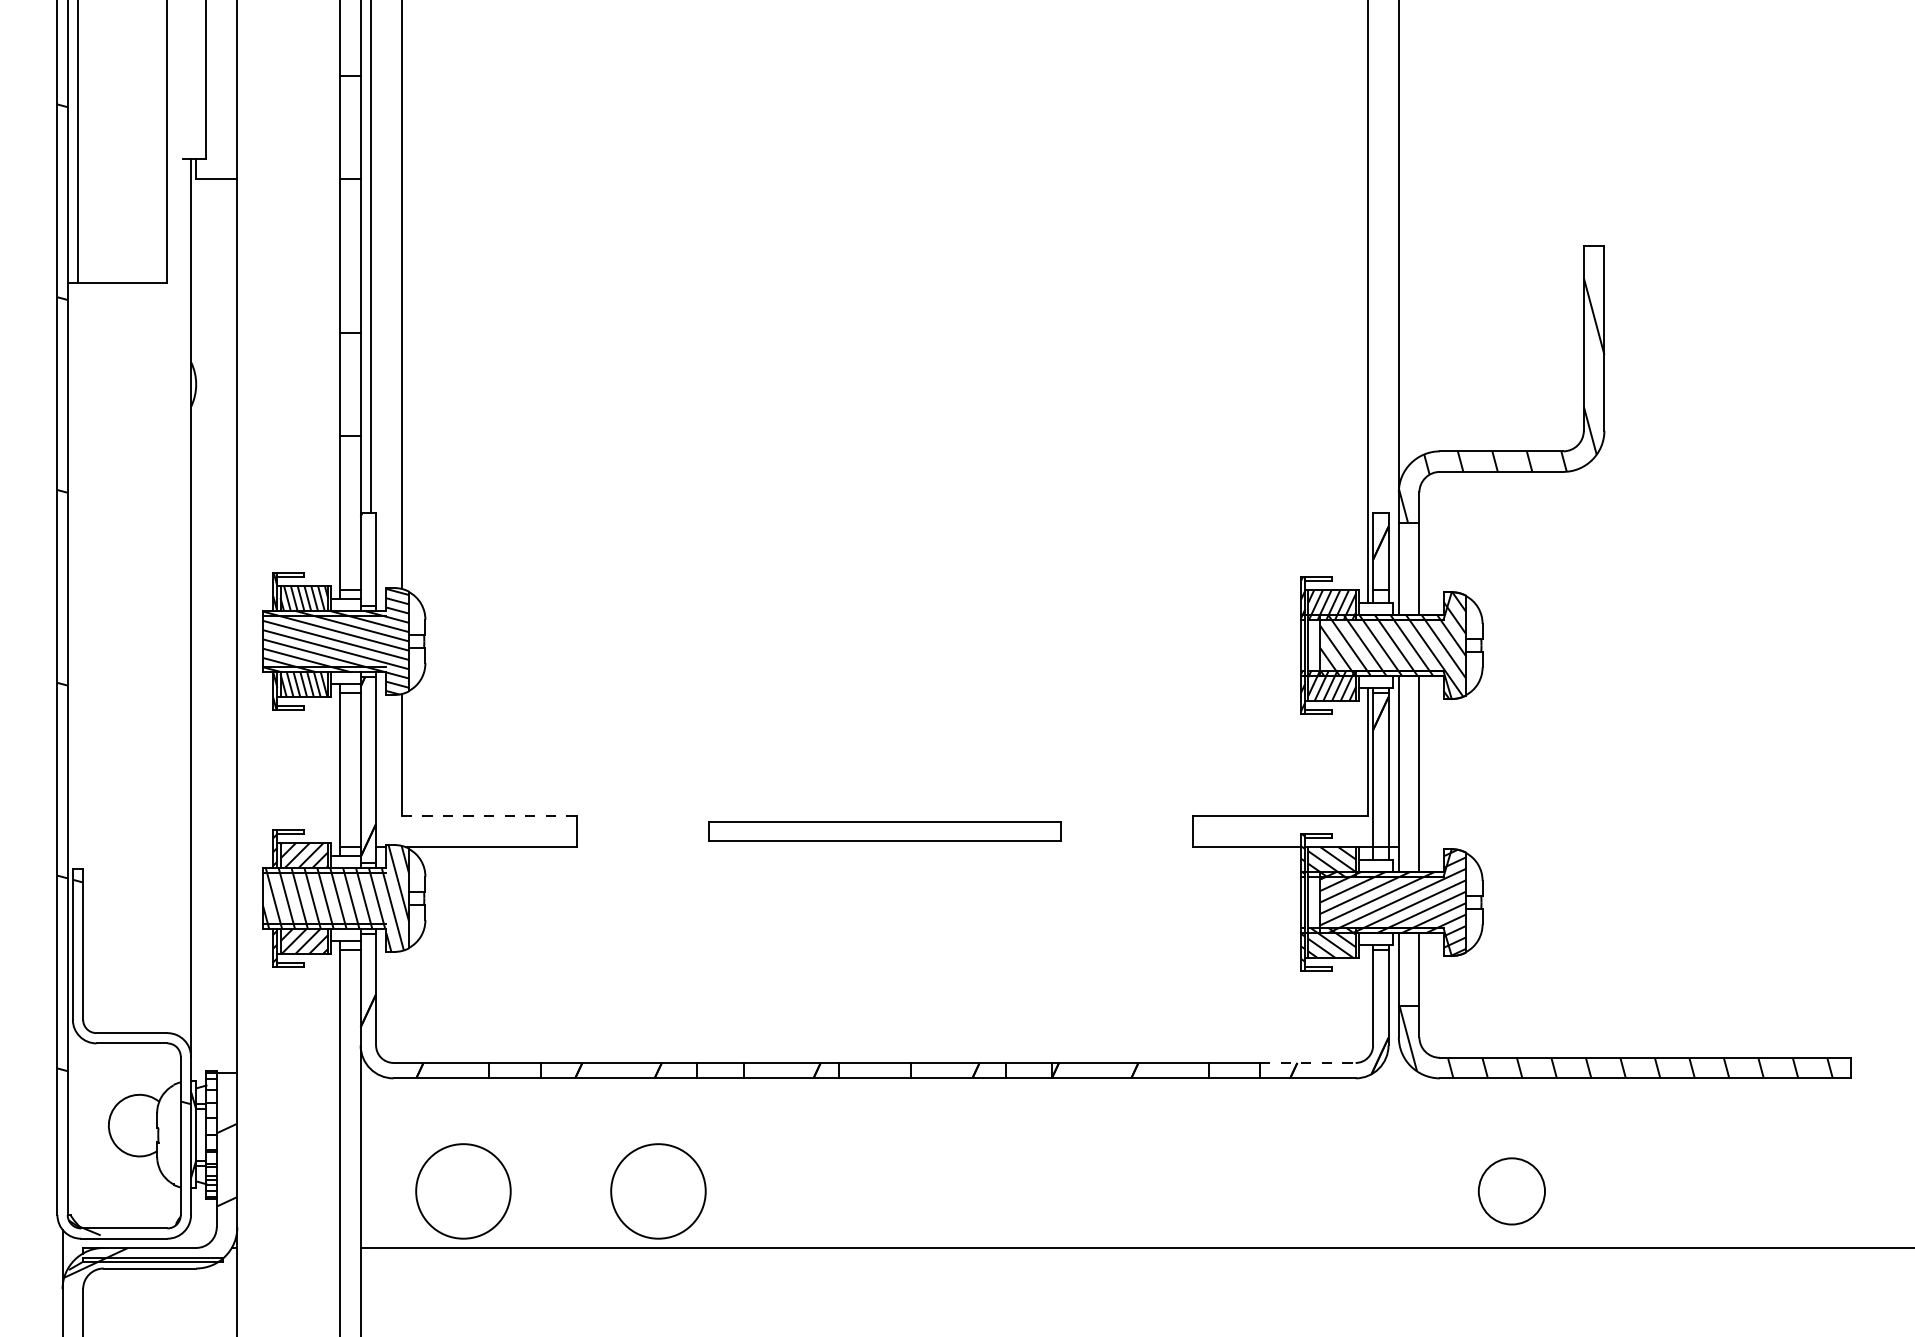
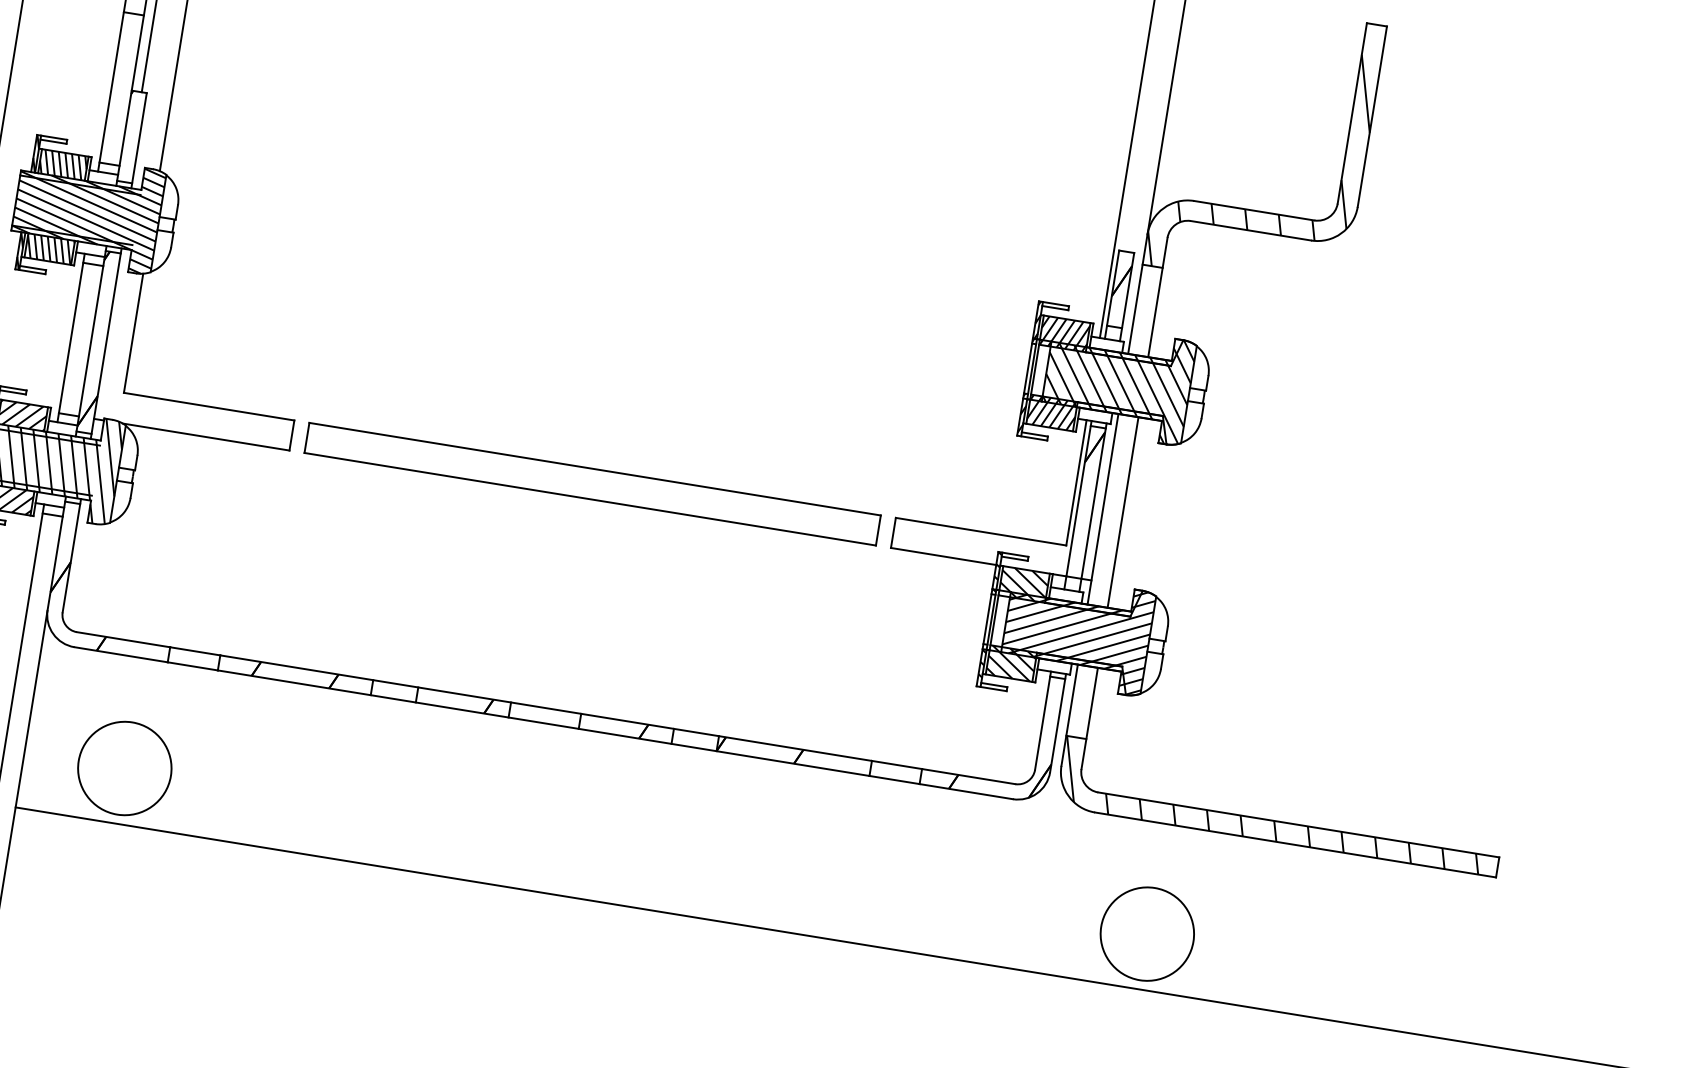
line: (489, 816) -> (209, 406), dashed -> solid
part: (884, 831) -> (592, 483), size x1.67
line: (1307, 1062) -> (968, 776), dashed -> solid
circle: (658, 1191) -> (315, 799), removed
circle: (1511, 1191) -> (1146, 934), size x1.43

